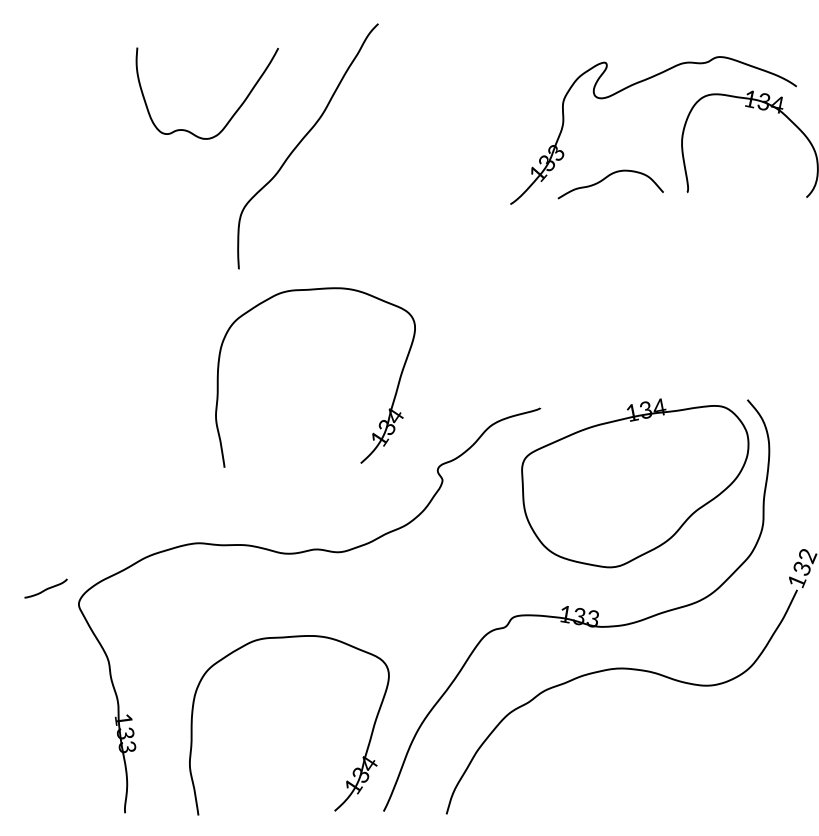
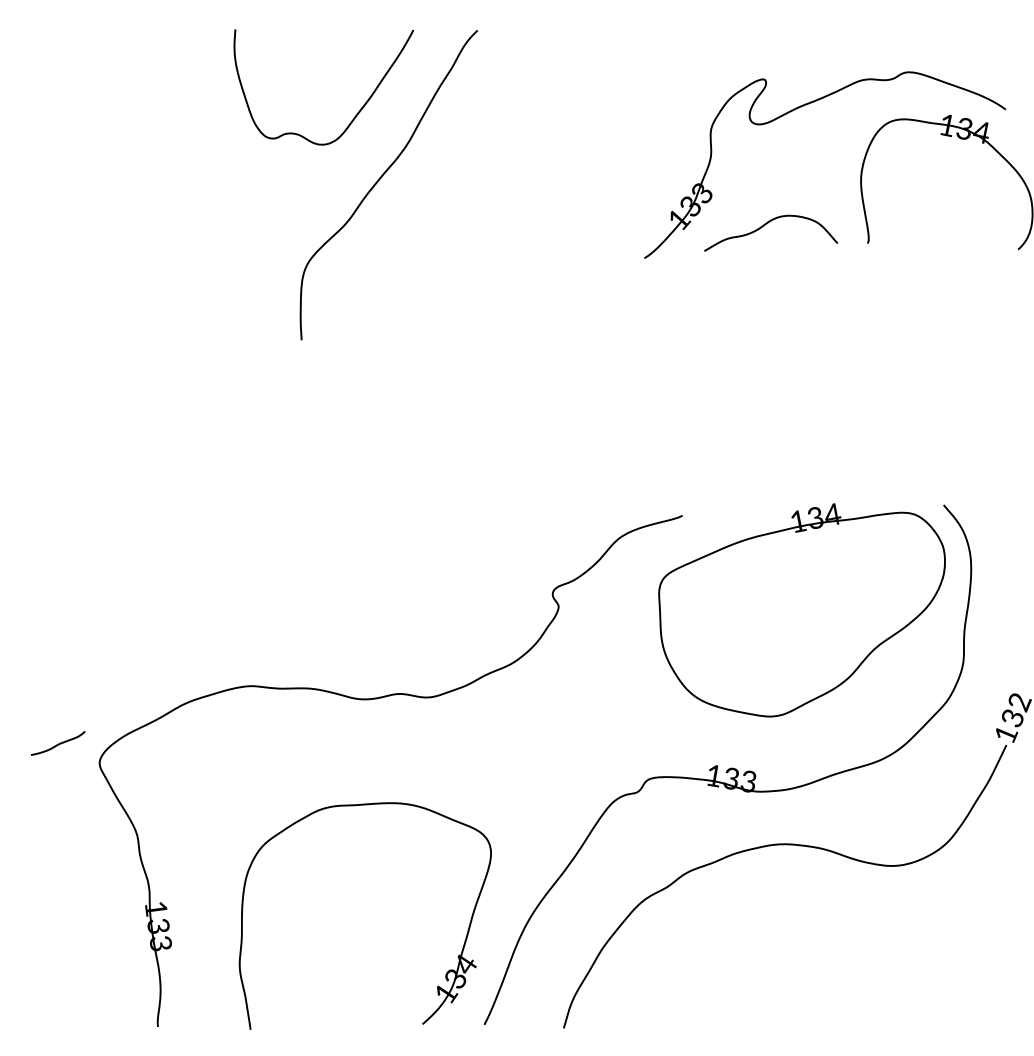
curve: (233, 114) -> (356, 113), moved
part: (379, 422) -> (479, 533), removed

